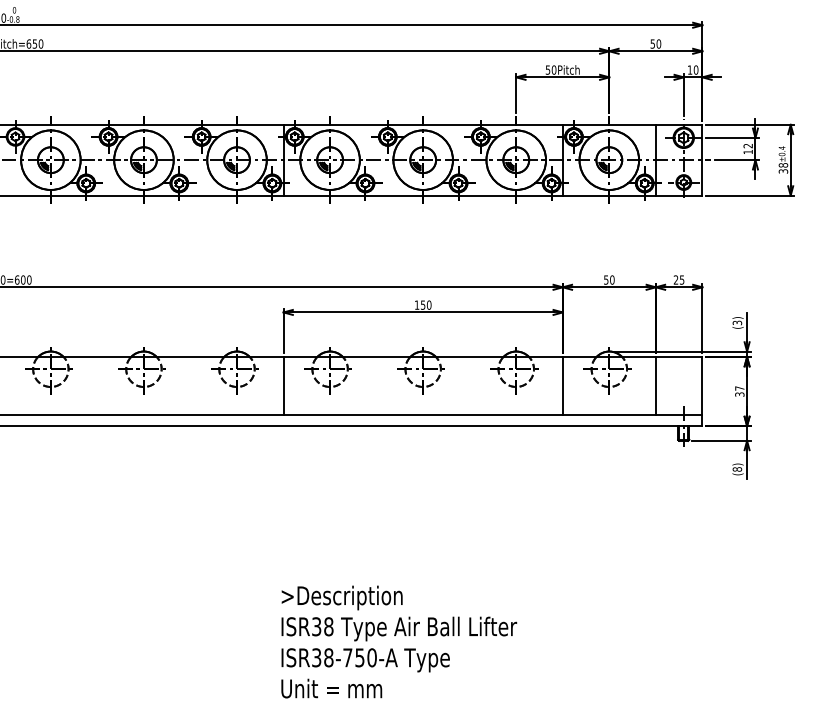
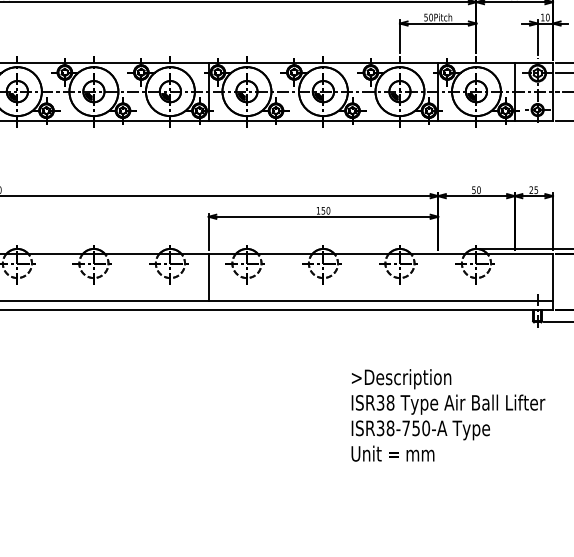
line: (562, 385) -> (437, 276), removed
line: (655, 385) -> (514, 276), removed
text: (399, 641) -> (448, 414), moved

